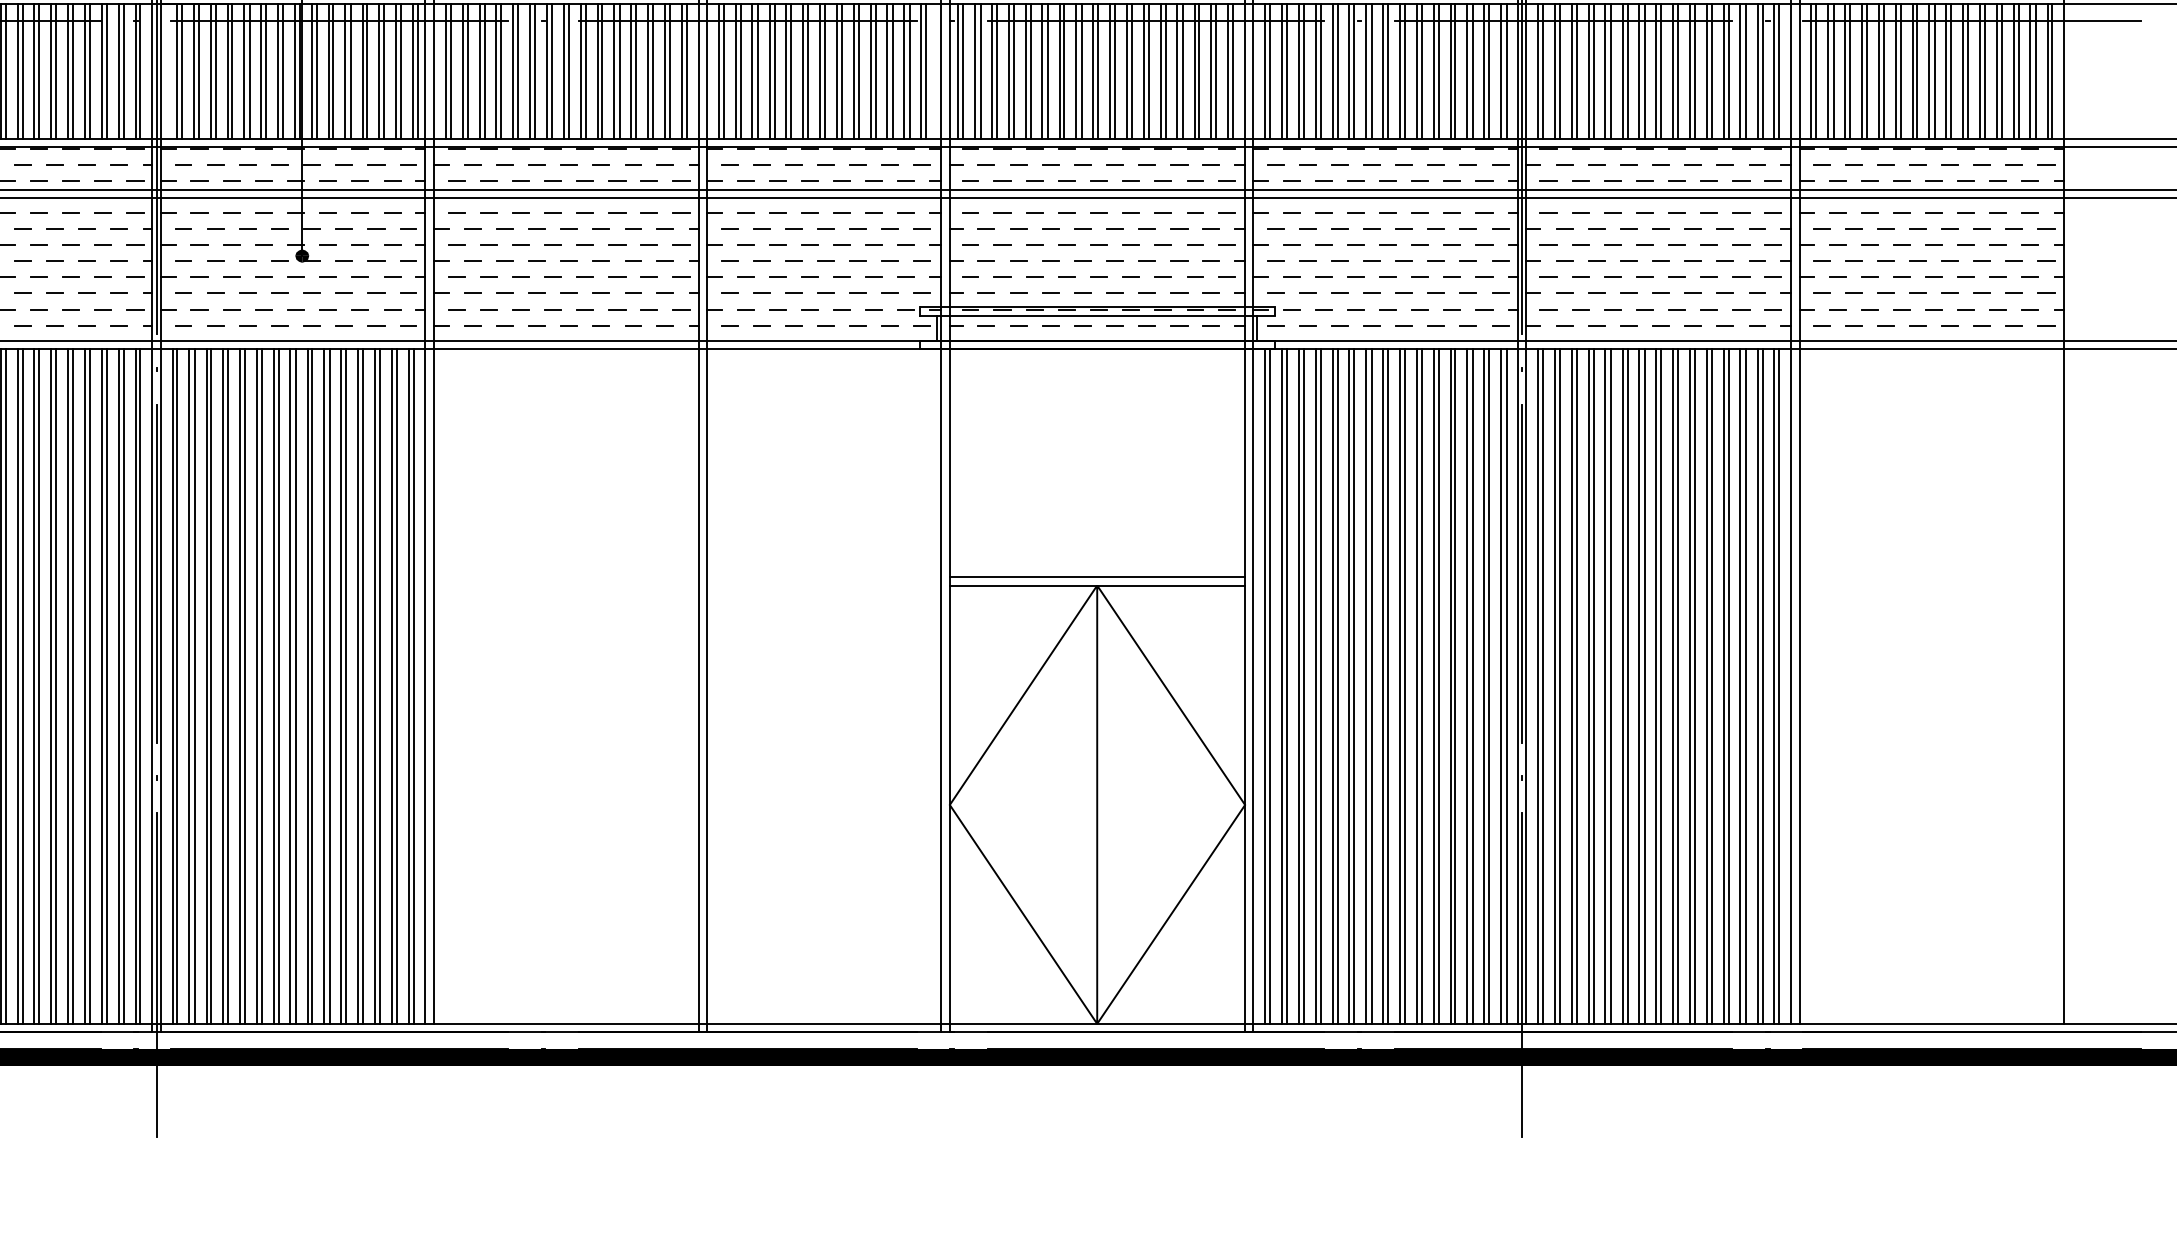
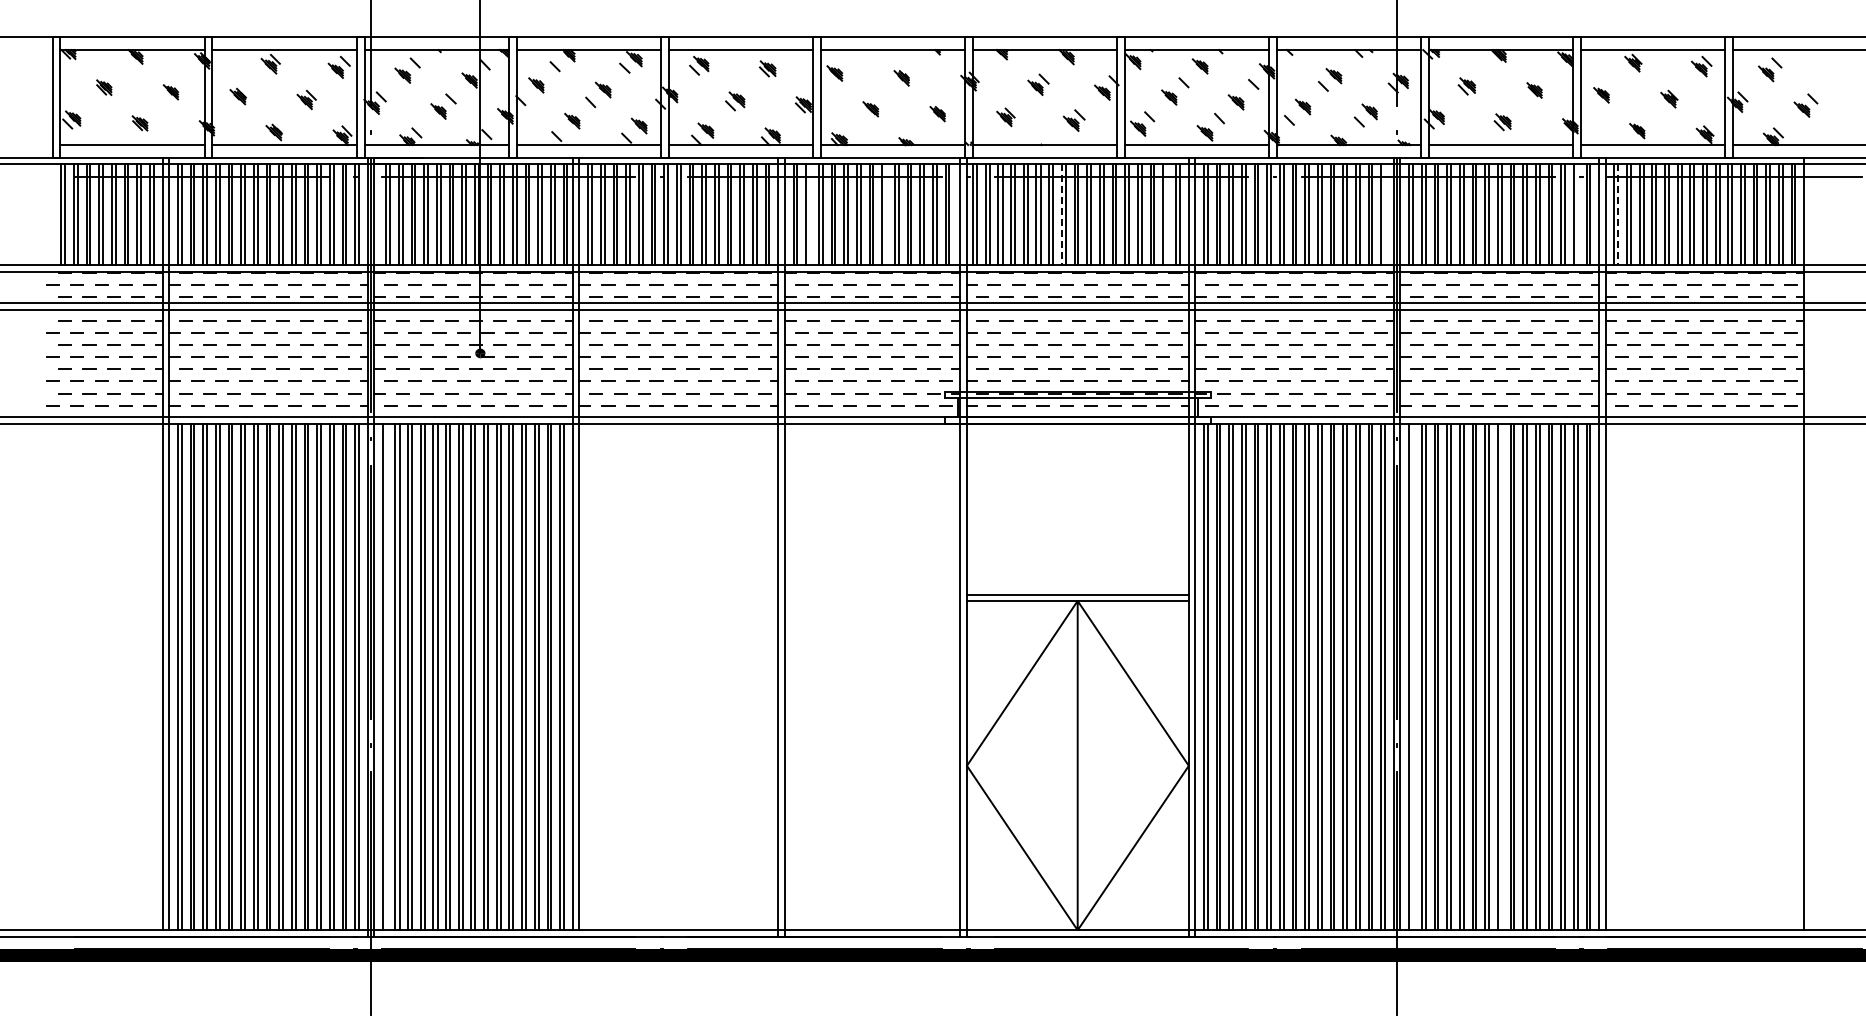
line: (740, 71) -> (809, 214), removed
line: (841, 71) -> (885, 214), removed
line: (1075, 71) -> (1061, 214), solid -> dashed
line: (1216, 71) -> (1167, 214), removed
line: (1506, 71) -> (1385, 214), removed
line: (1762, 71) -> (1577, 214), removed
line: (1816, 71) -> (1618, 214), solid -> dashed
line: (177, 686) -> (386, 676), removed
line: (1542, 686) -> (1412, 676), removed
line: (1661, 686) -> (1501, 676), removed

